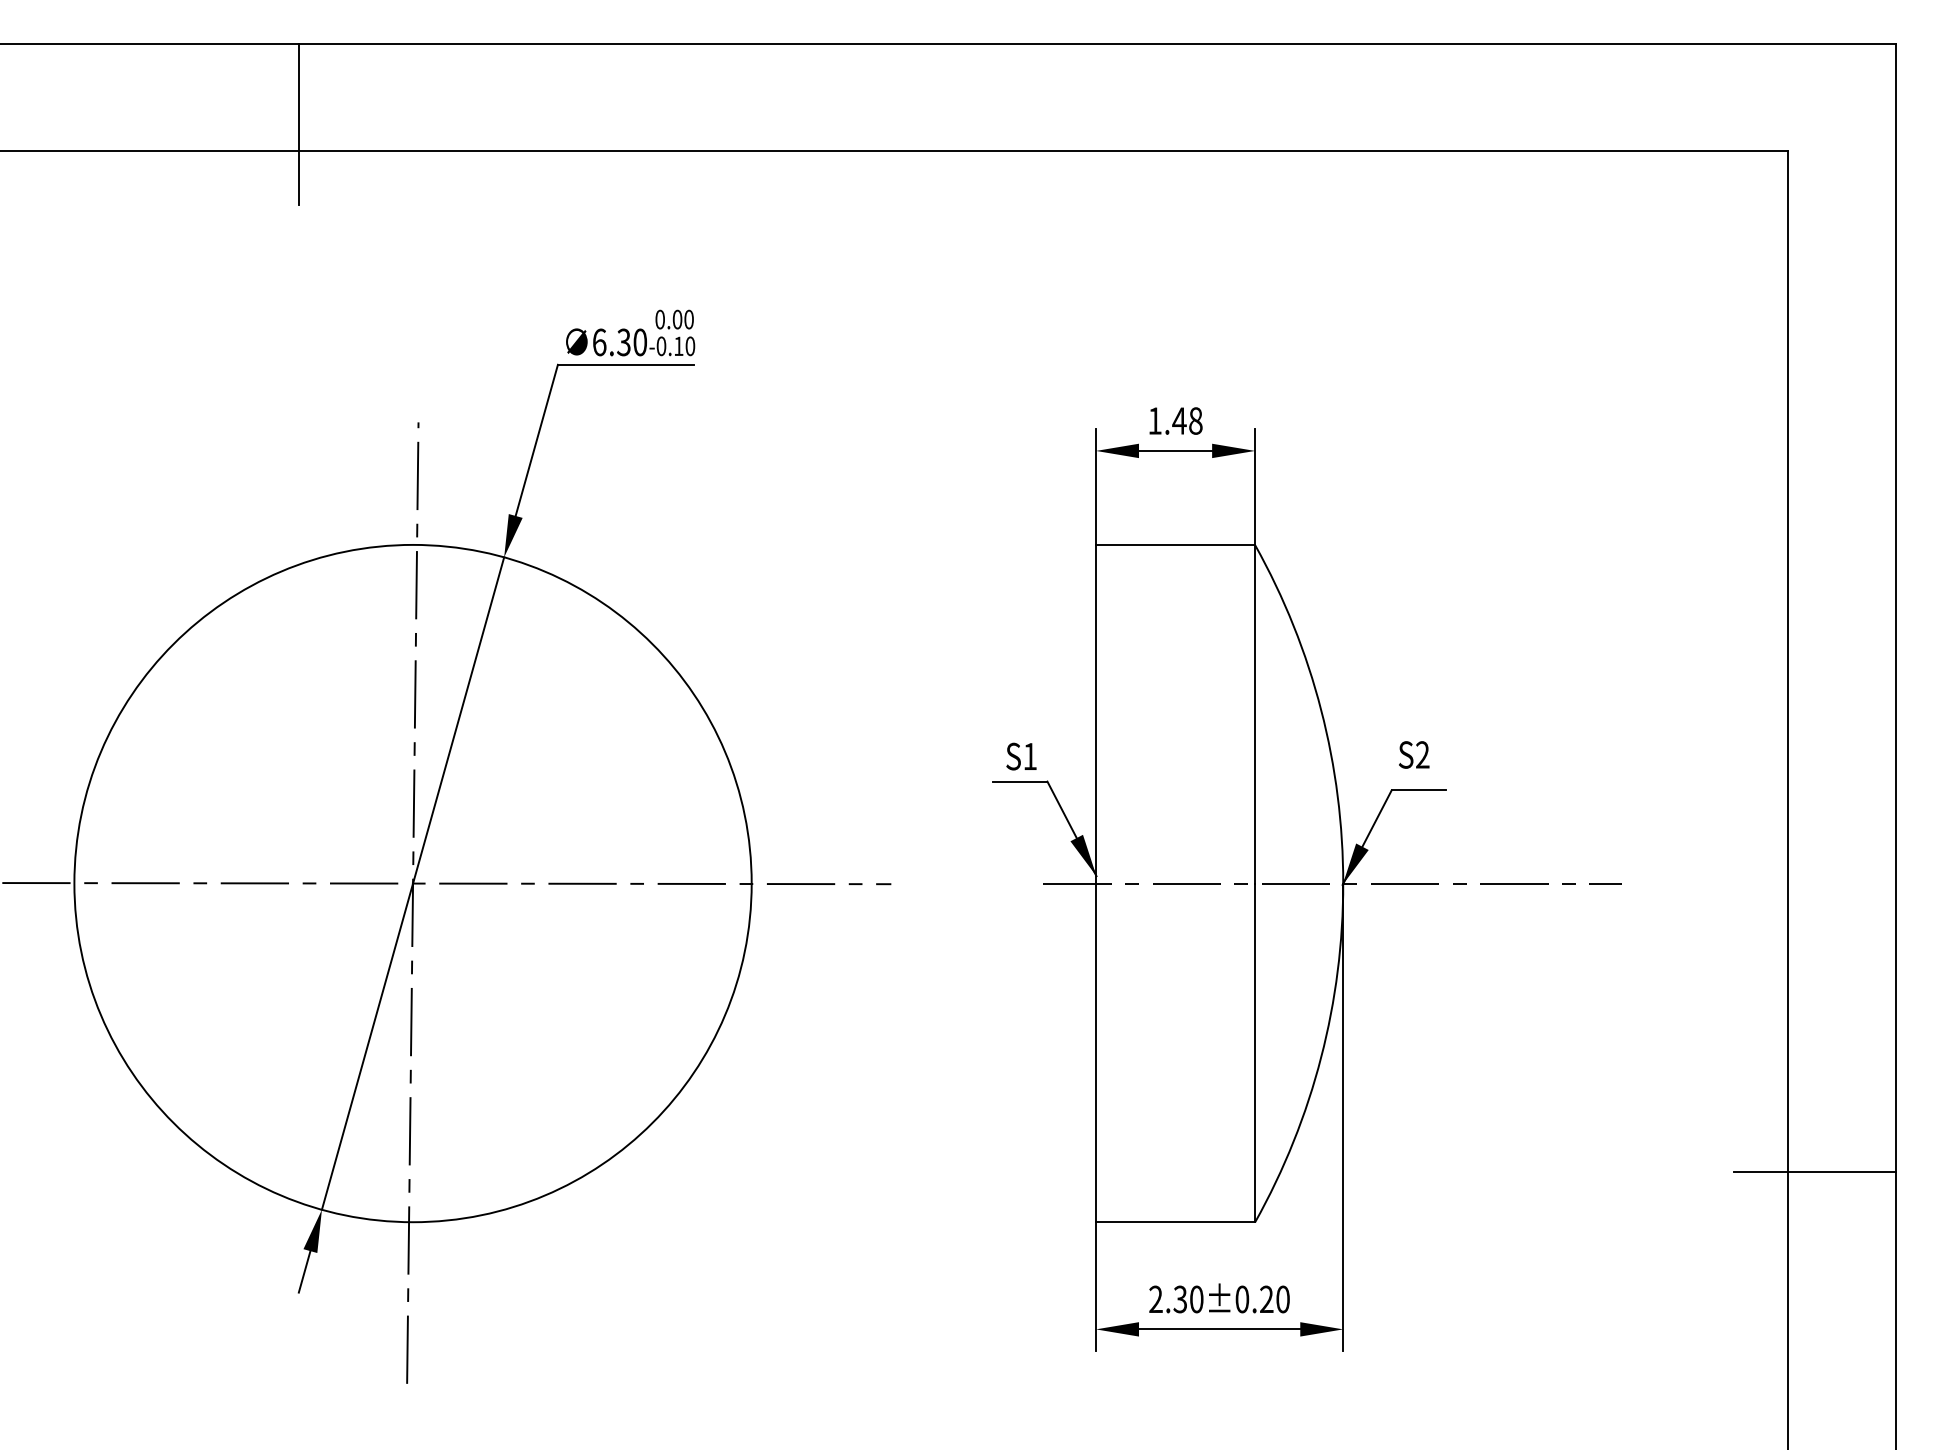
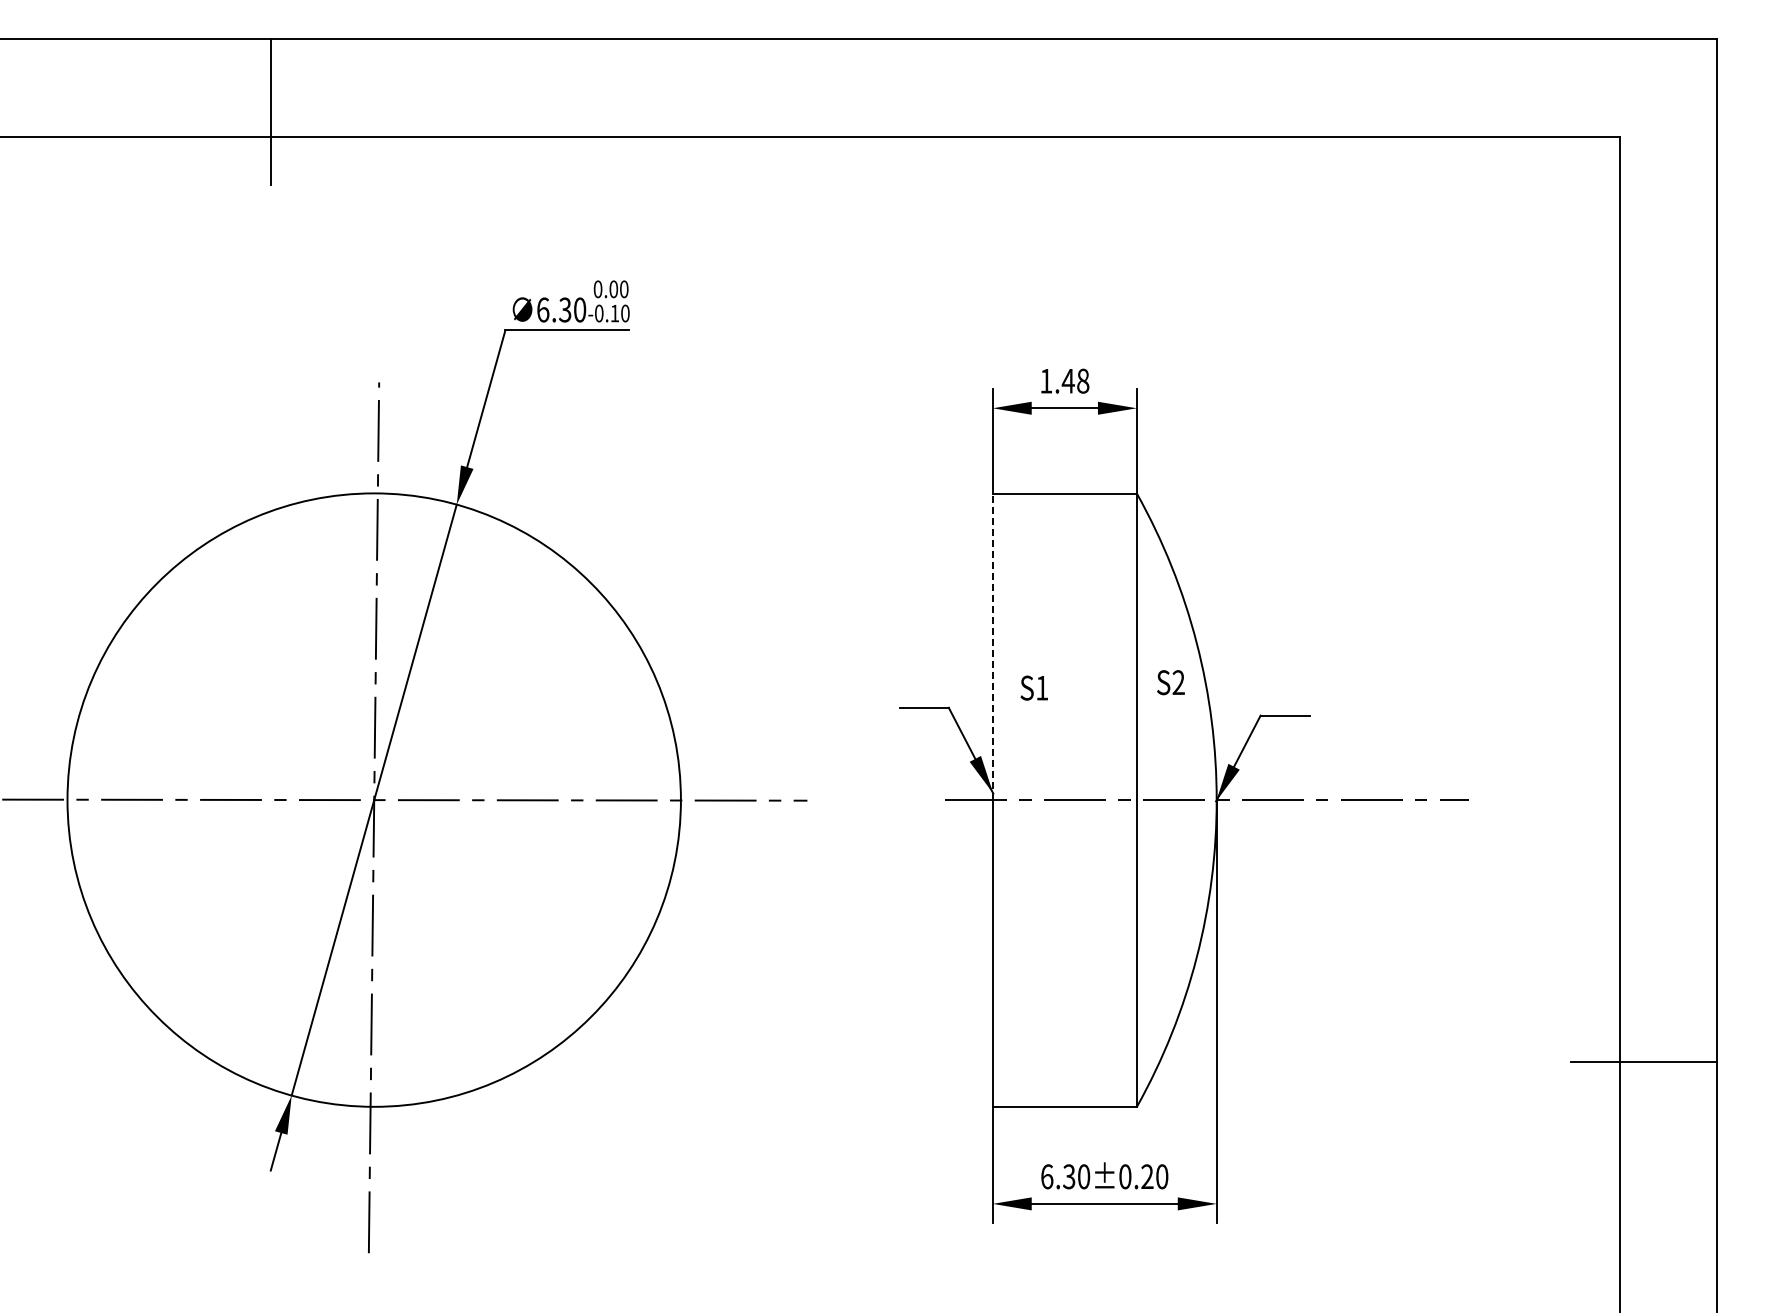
line: (1095, 713) -> (992, 646), solid -> dashed
text: (1413, 754) -> (1170, 682), moved
text: (1020, 755) -> (1033, 687), moved
text: (1156, 1299) -> (1047, 1176), 2.30±0.20 -> 6.30±0.20

